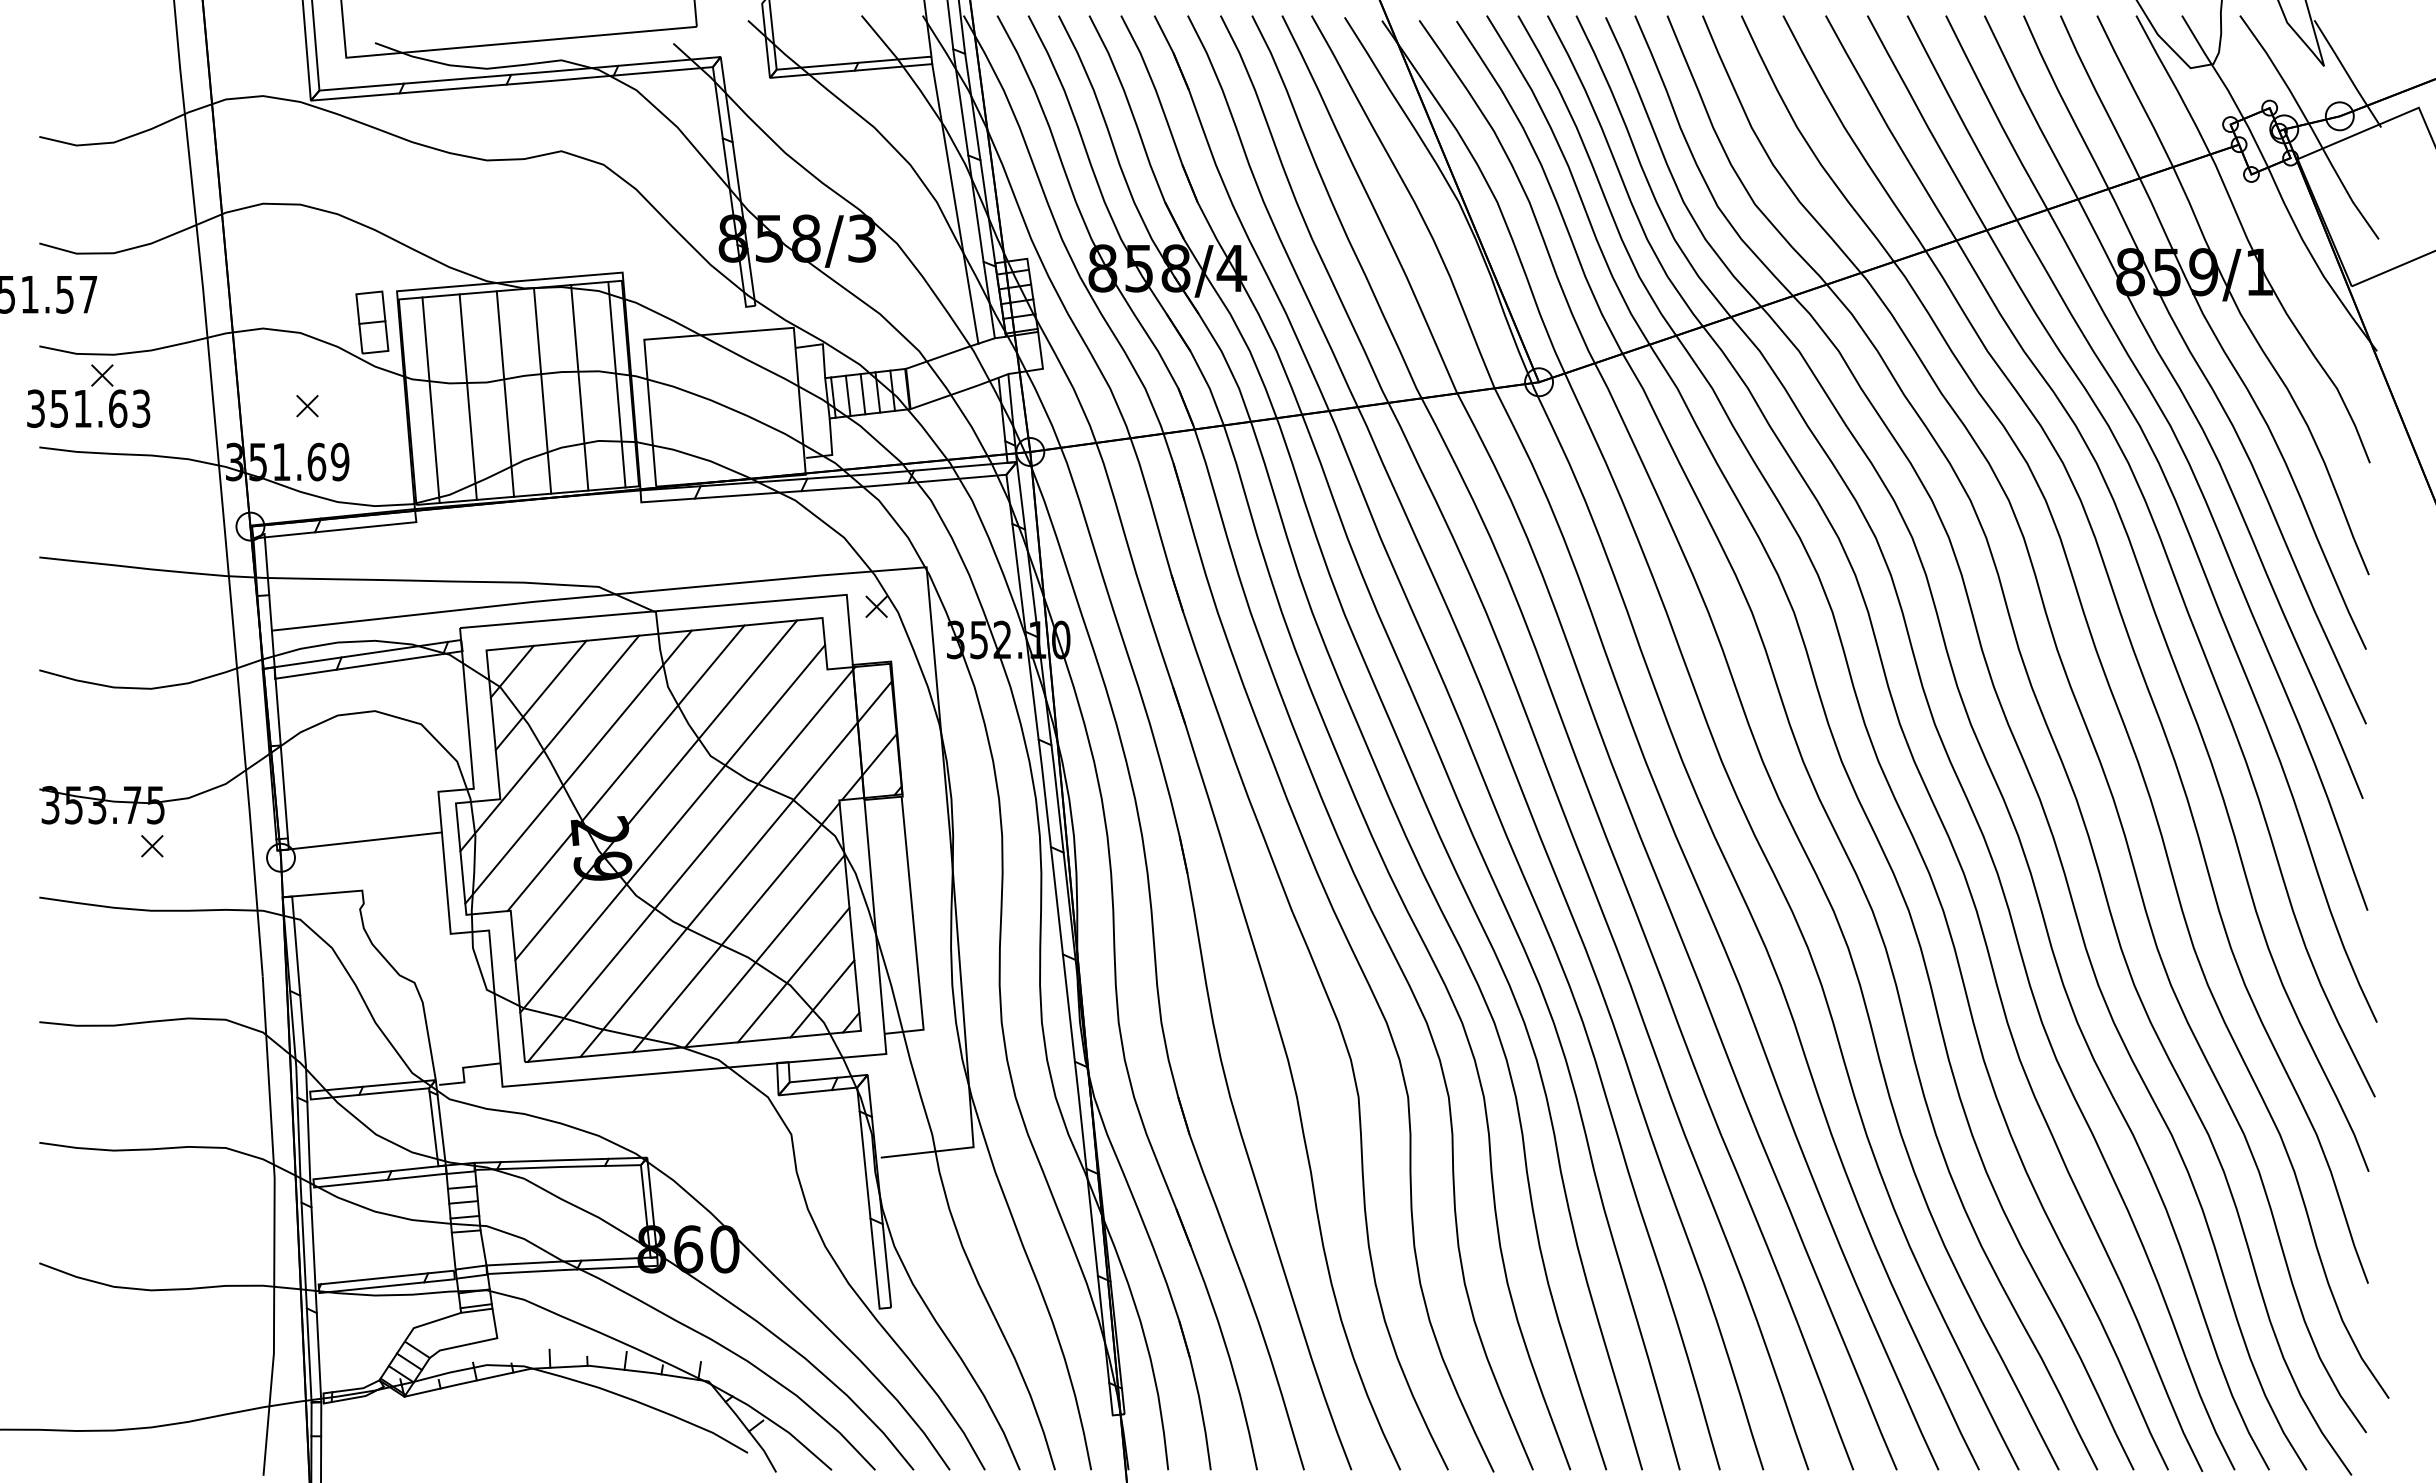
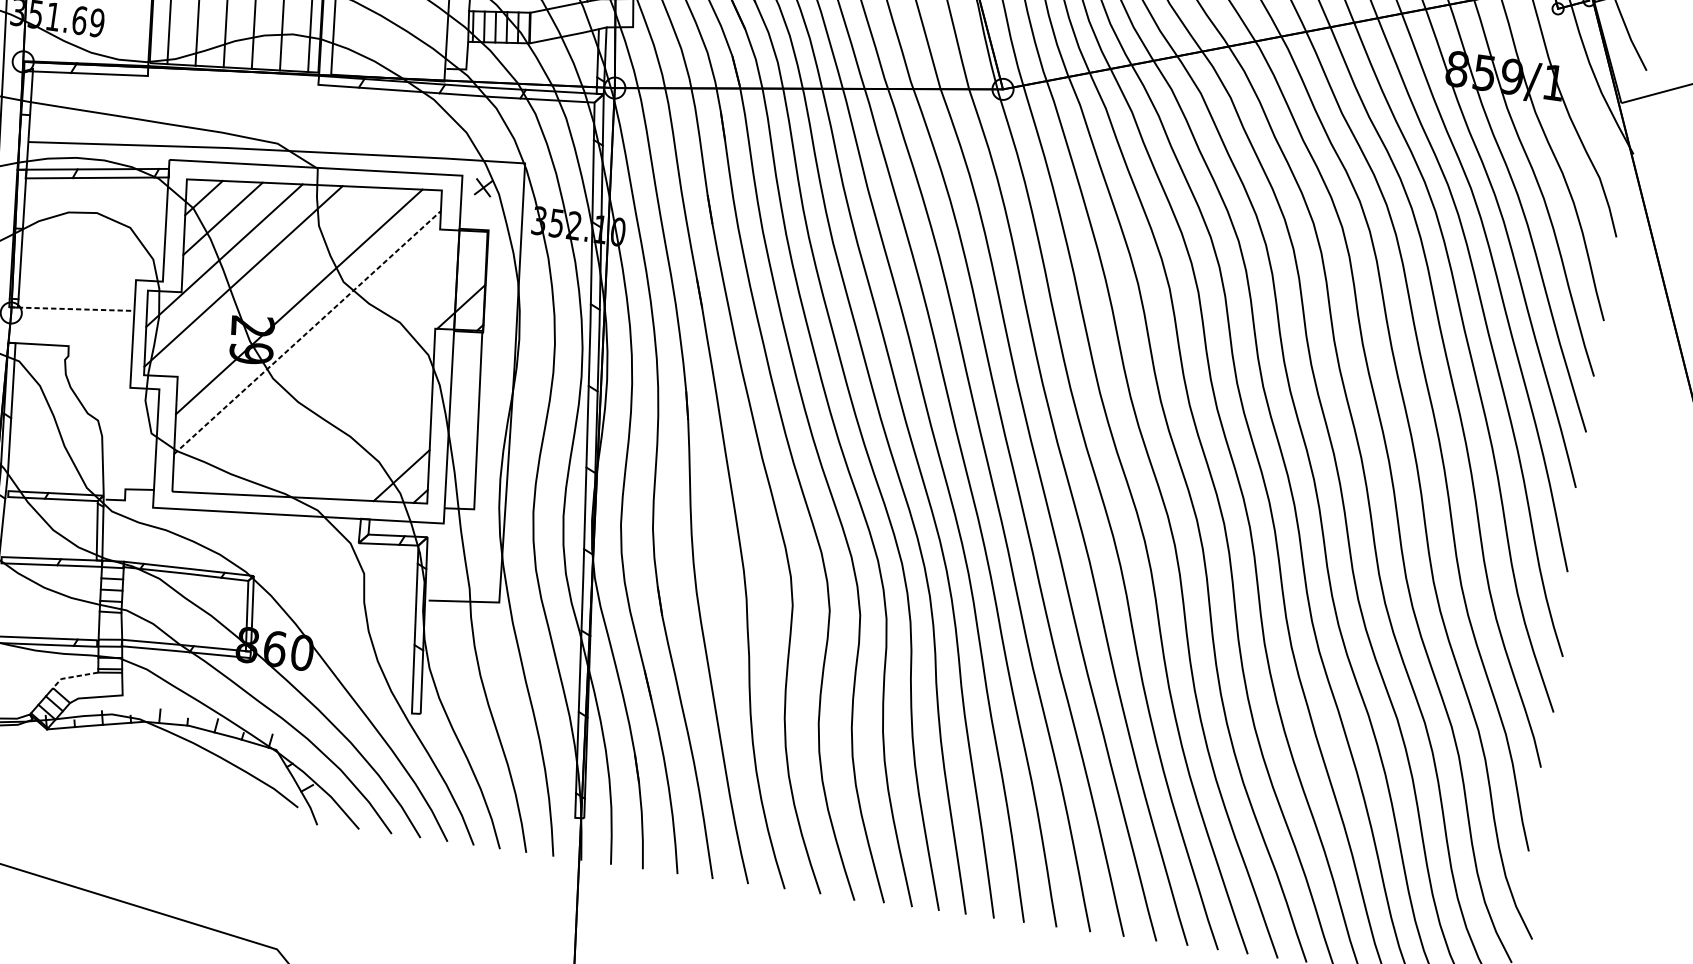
line: (625, 768) -> (278, 282), removed
line: (672, 828) -> (307, 332), solid -> dashed
line: (359, 841) -> (71, 309), solid -> dashed
line: (691, 863) -> (317, 360), removed
line: (735, 869) -> (350, 369), removed
line: (735, 927) -> (344, 412), removed
line: (764, 951) -> (363, 434), removed
line: (793, 974) -> (382, 454), removed
line: (428, 1323) -> (72, 677), solid -> dashed

